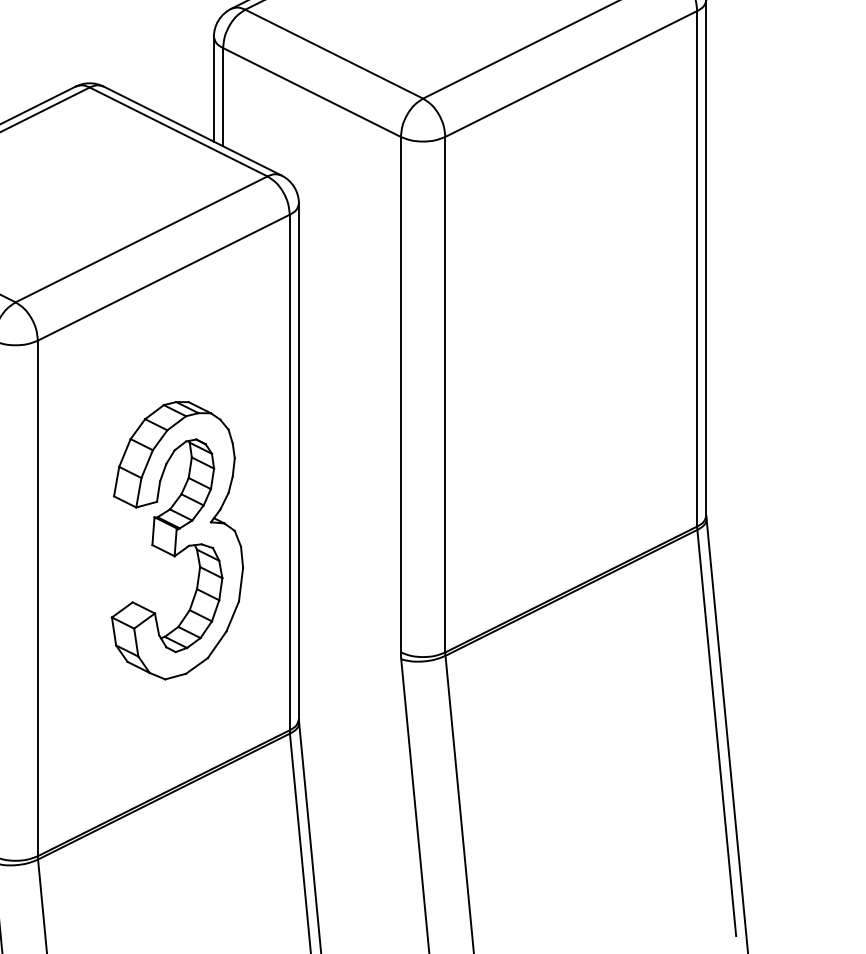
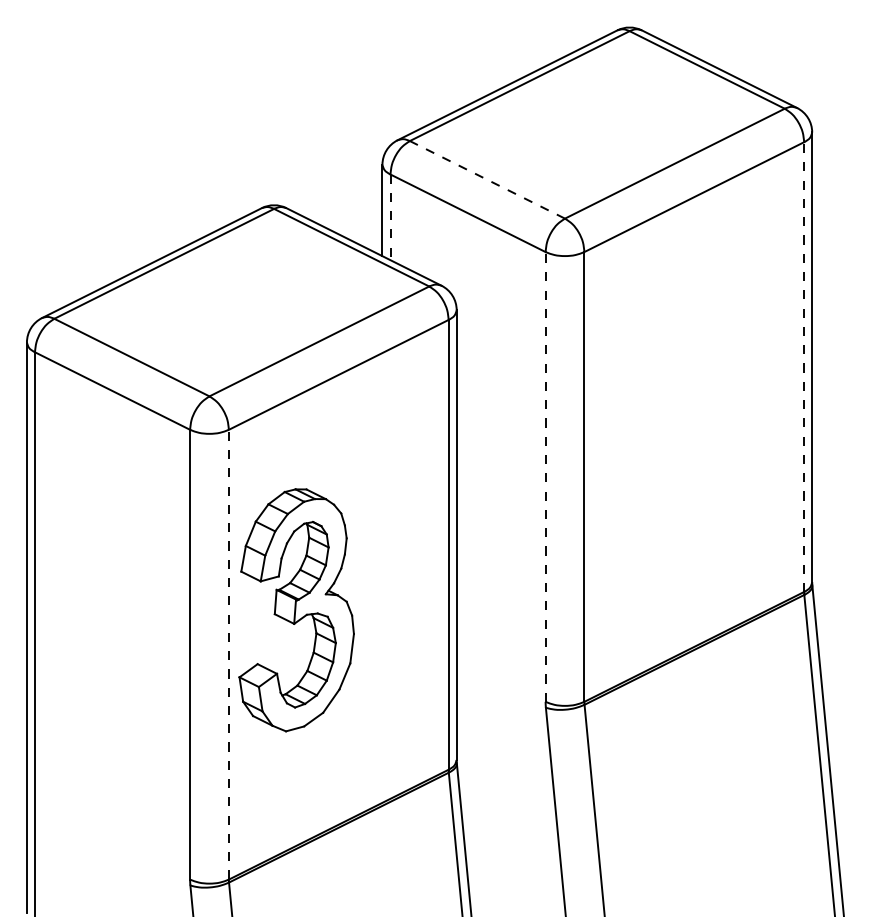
line: (334, 53) -> (487, 179), solid -> dashed
line: (223, 97) -> (390, 217), solid -> dashed
line: (697, 269) -> (804, 367), solid -> dashed
line: (400, 394) -> (545, 476), solid -> dashed
part: (177, 540) -> (296, 610), moved
line: (37, 598) -> (228, 654), solid -> dashed

